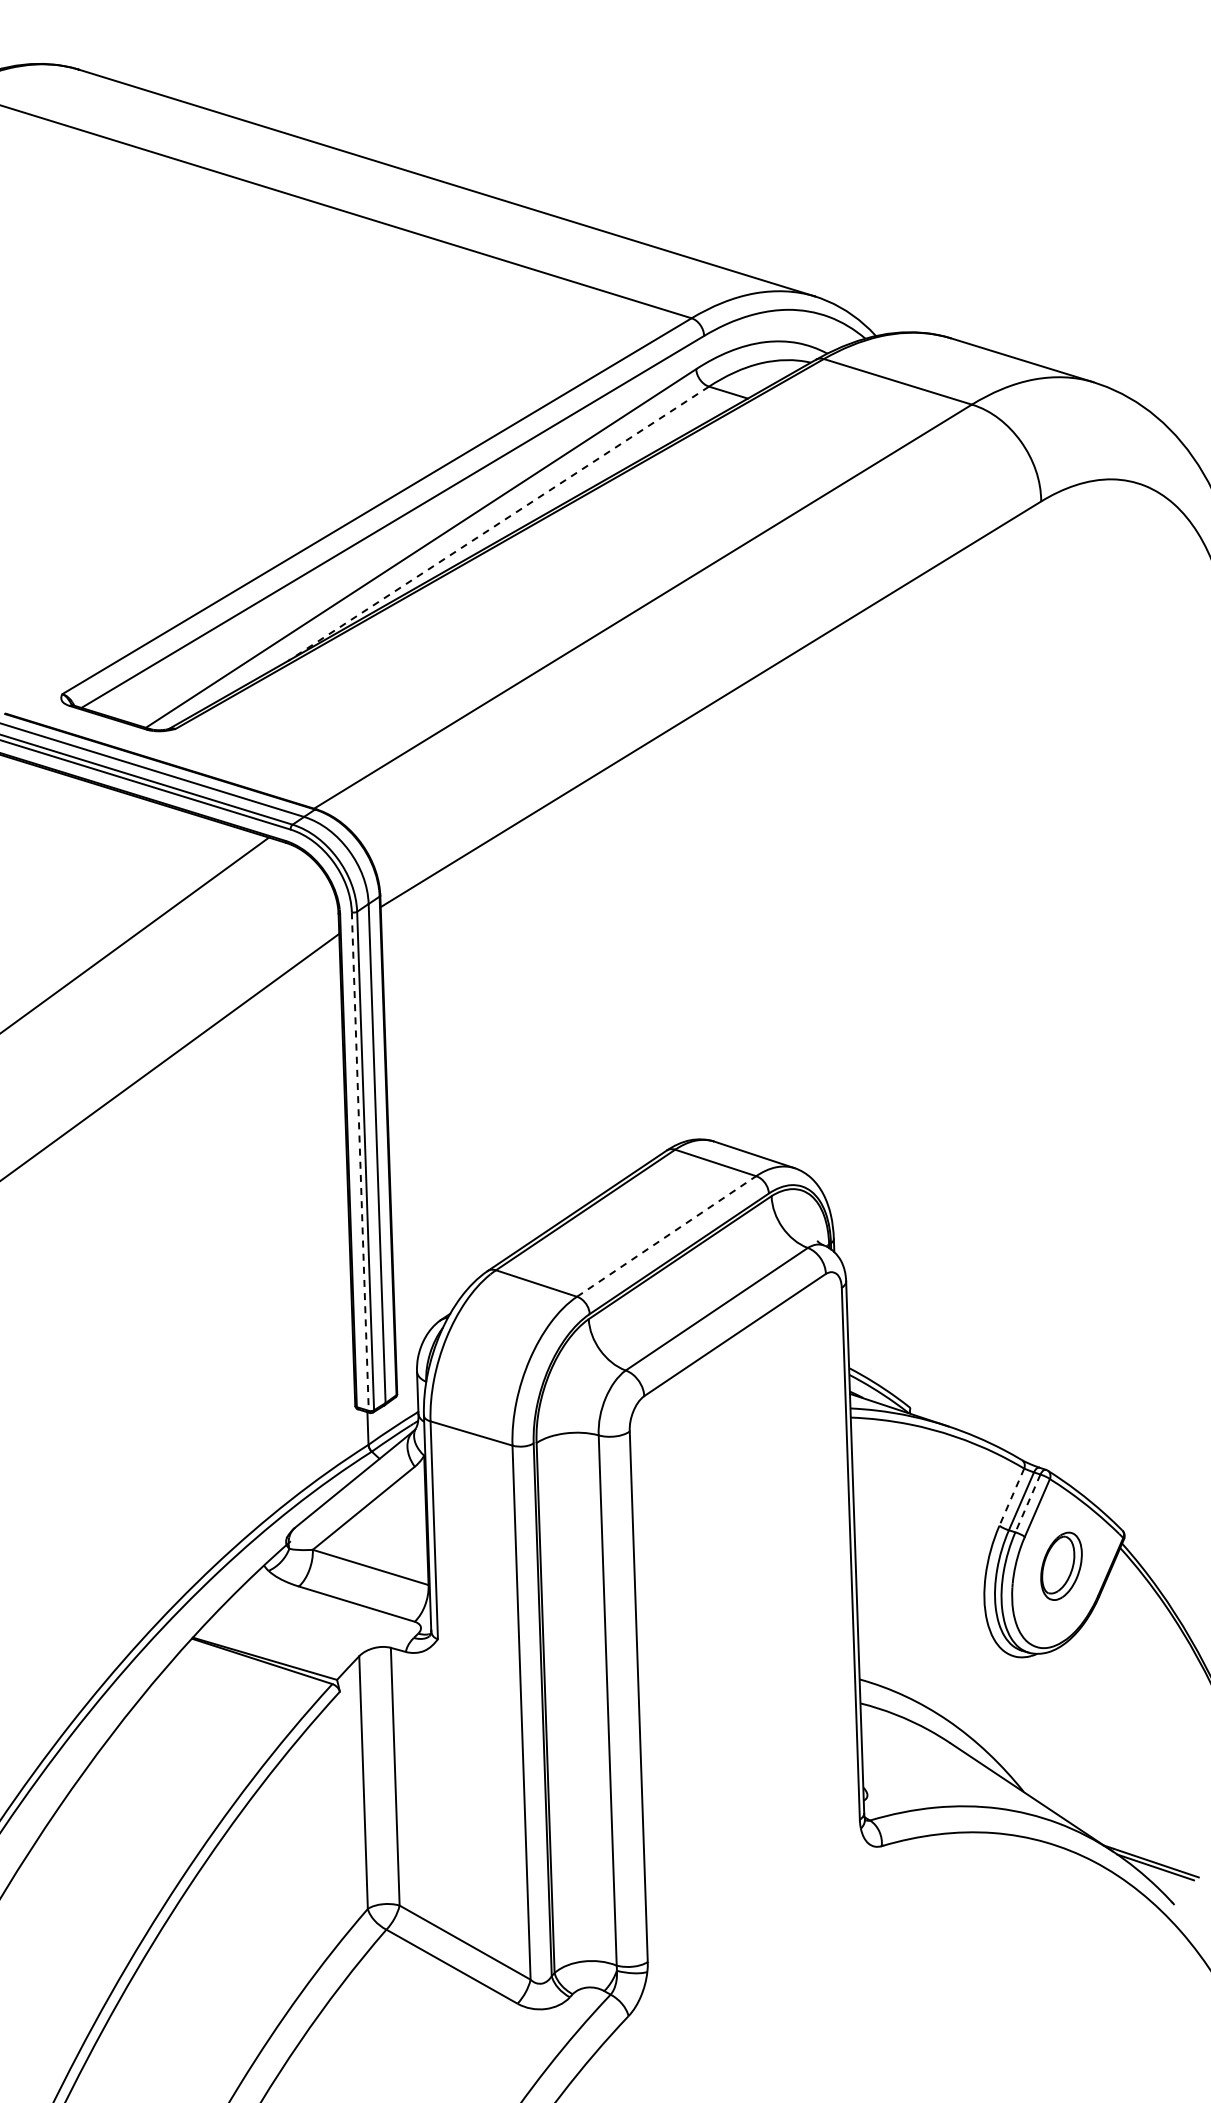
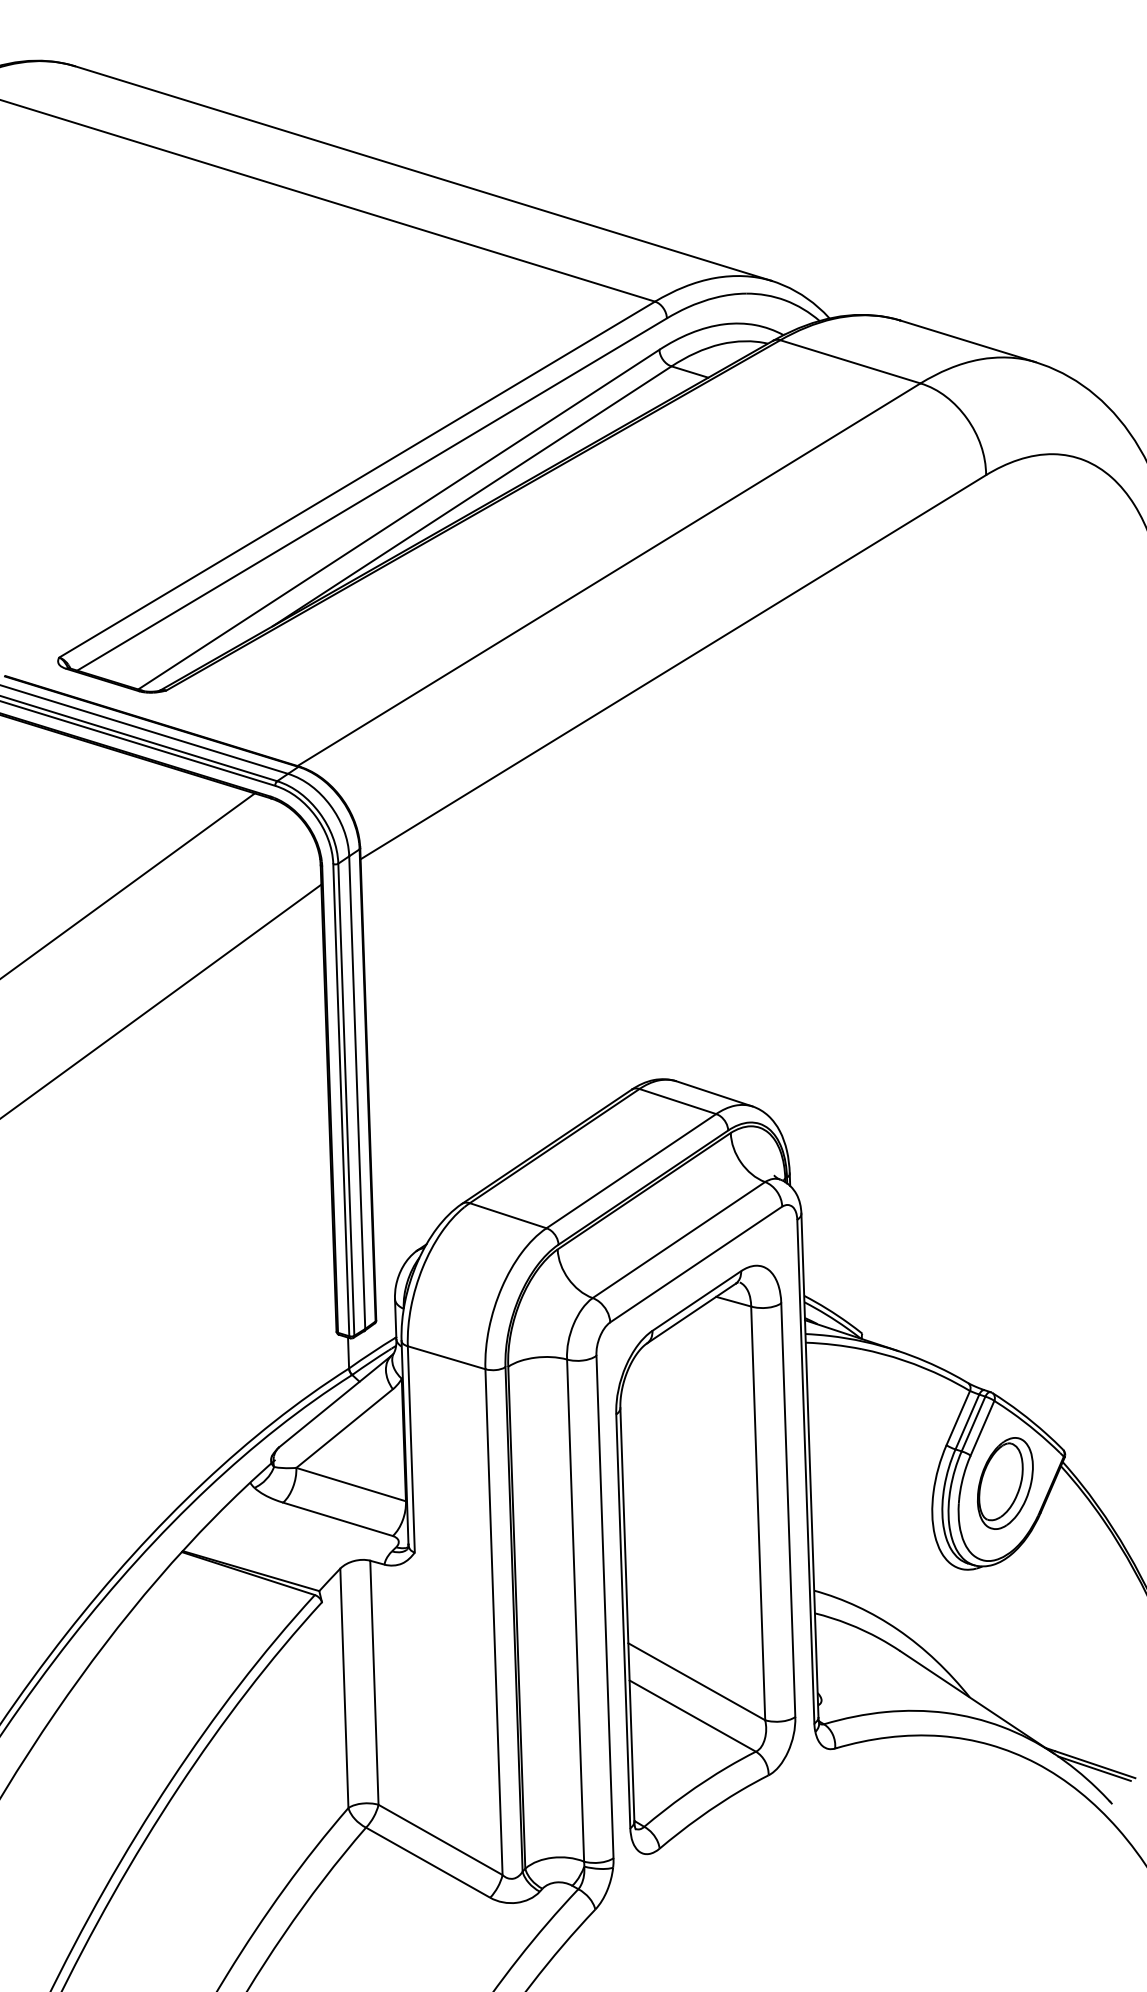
line: (498, 524) -> (472, 496), dashed -> solid
line: (360, 1162) -> (341, 1101), dashed -> solid
line: (666, 1236) -> (631, 1171), dashed -> solid
line: (1011, 1497) -> (957, 1418), dashed -> solid
line: (1027, 1503) -> (973, 1424), dashed -> solid
part: (1061, 1566) -> (1005, 1483), size x1.43
part: (744, 1646) -> (705, 1559), added

